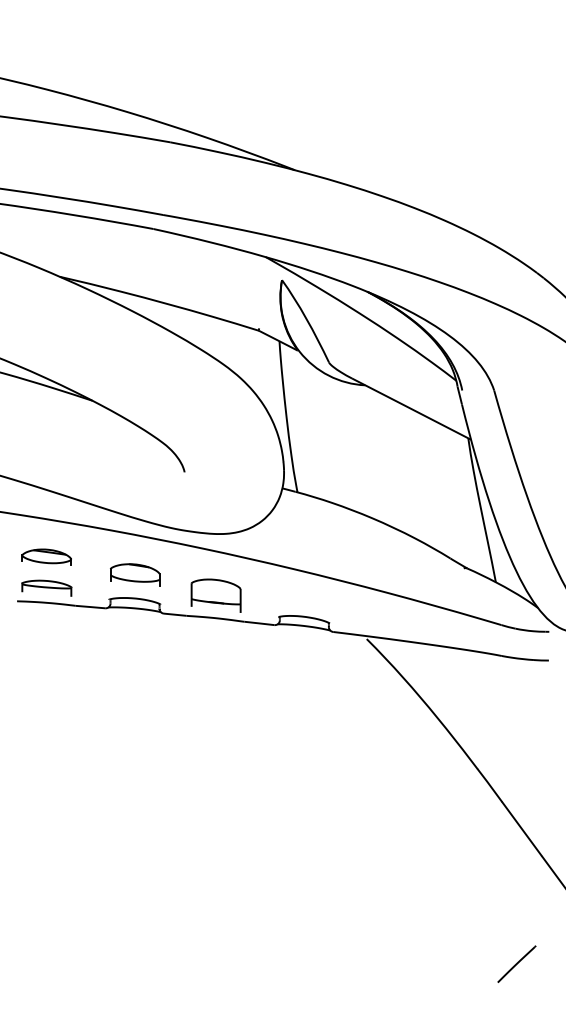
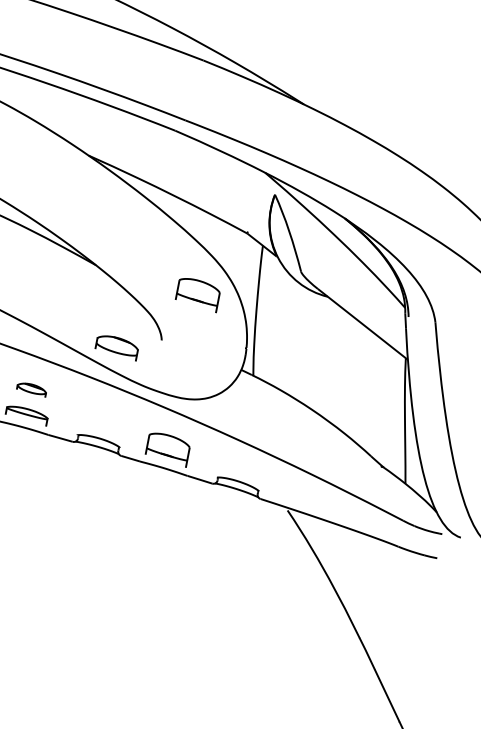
part: (215, 411) -> (197, 294), added
part: (46, 556) -> (31, 388), size x0.7
part: (135, 574) -> (117, 346), moved

